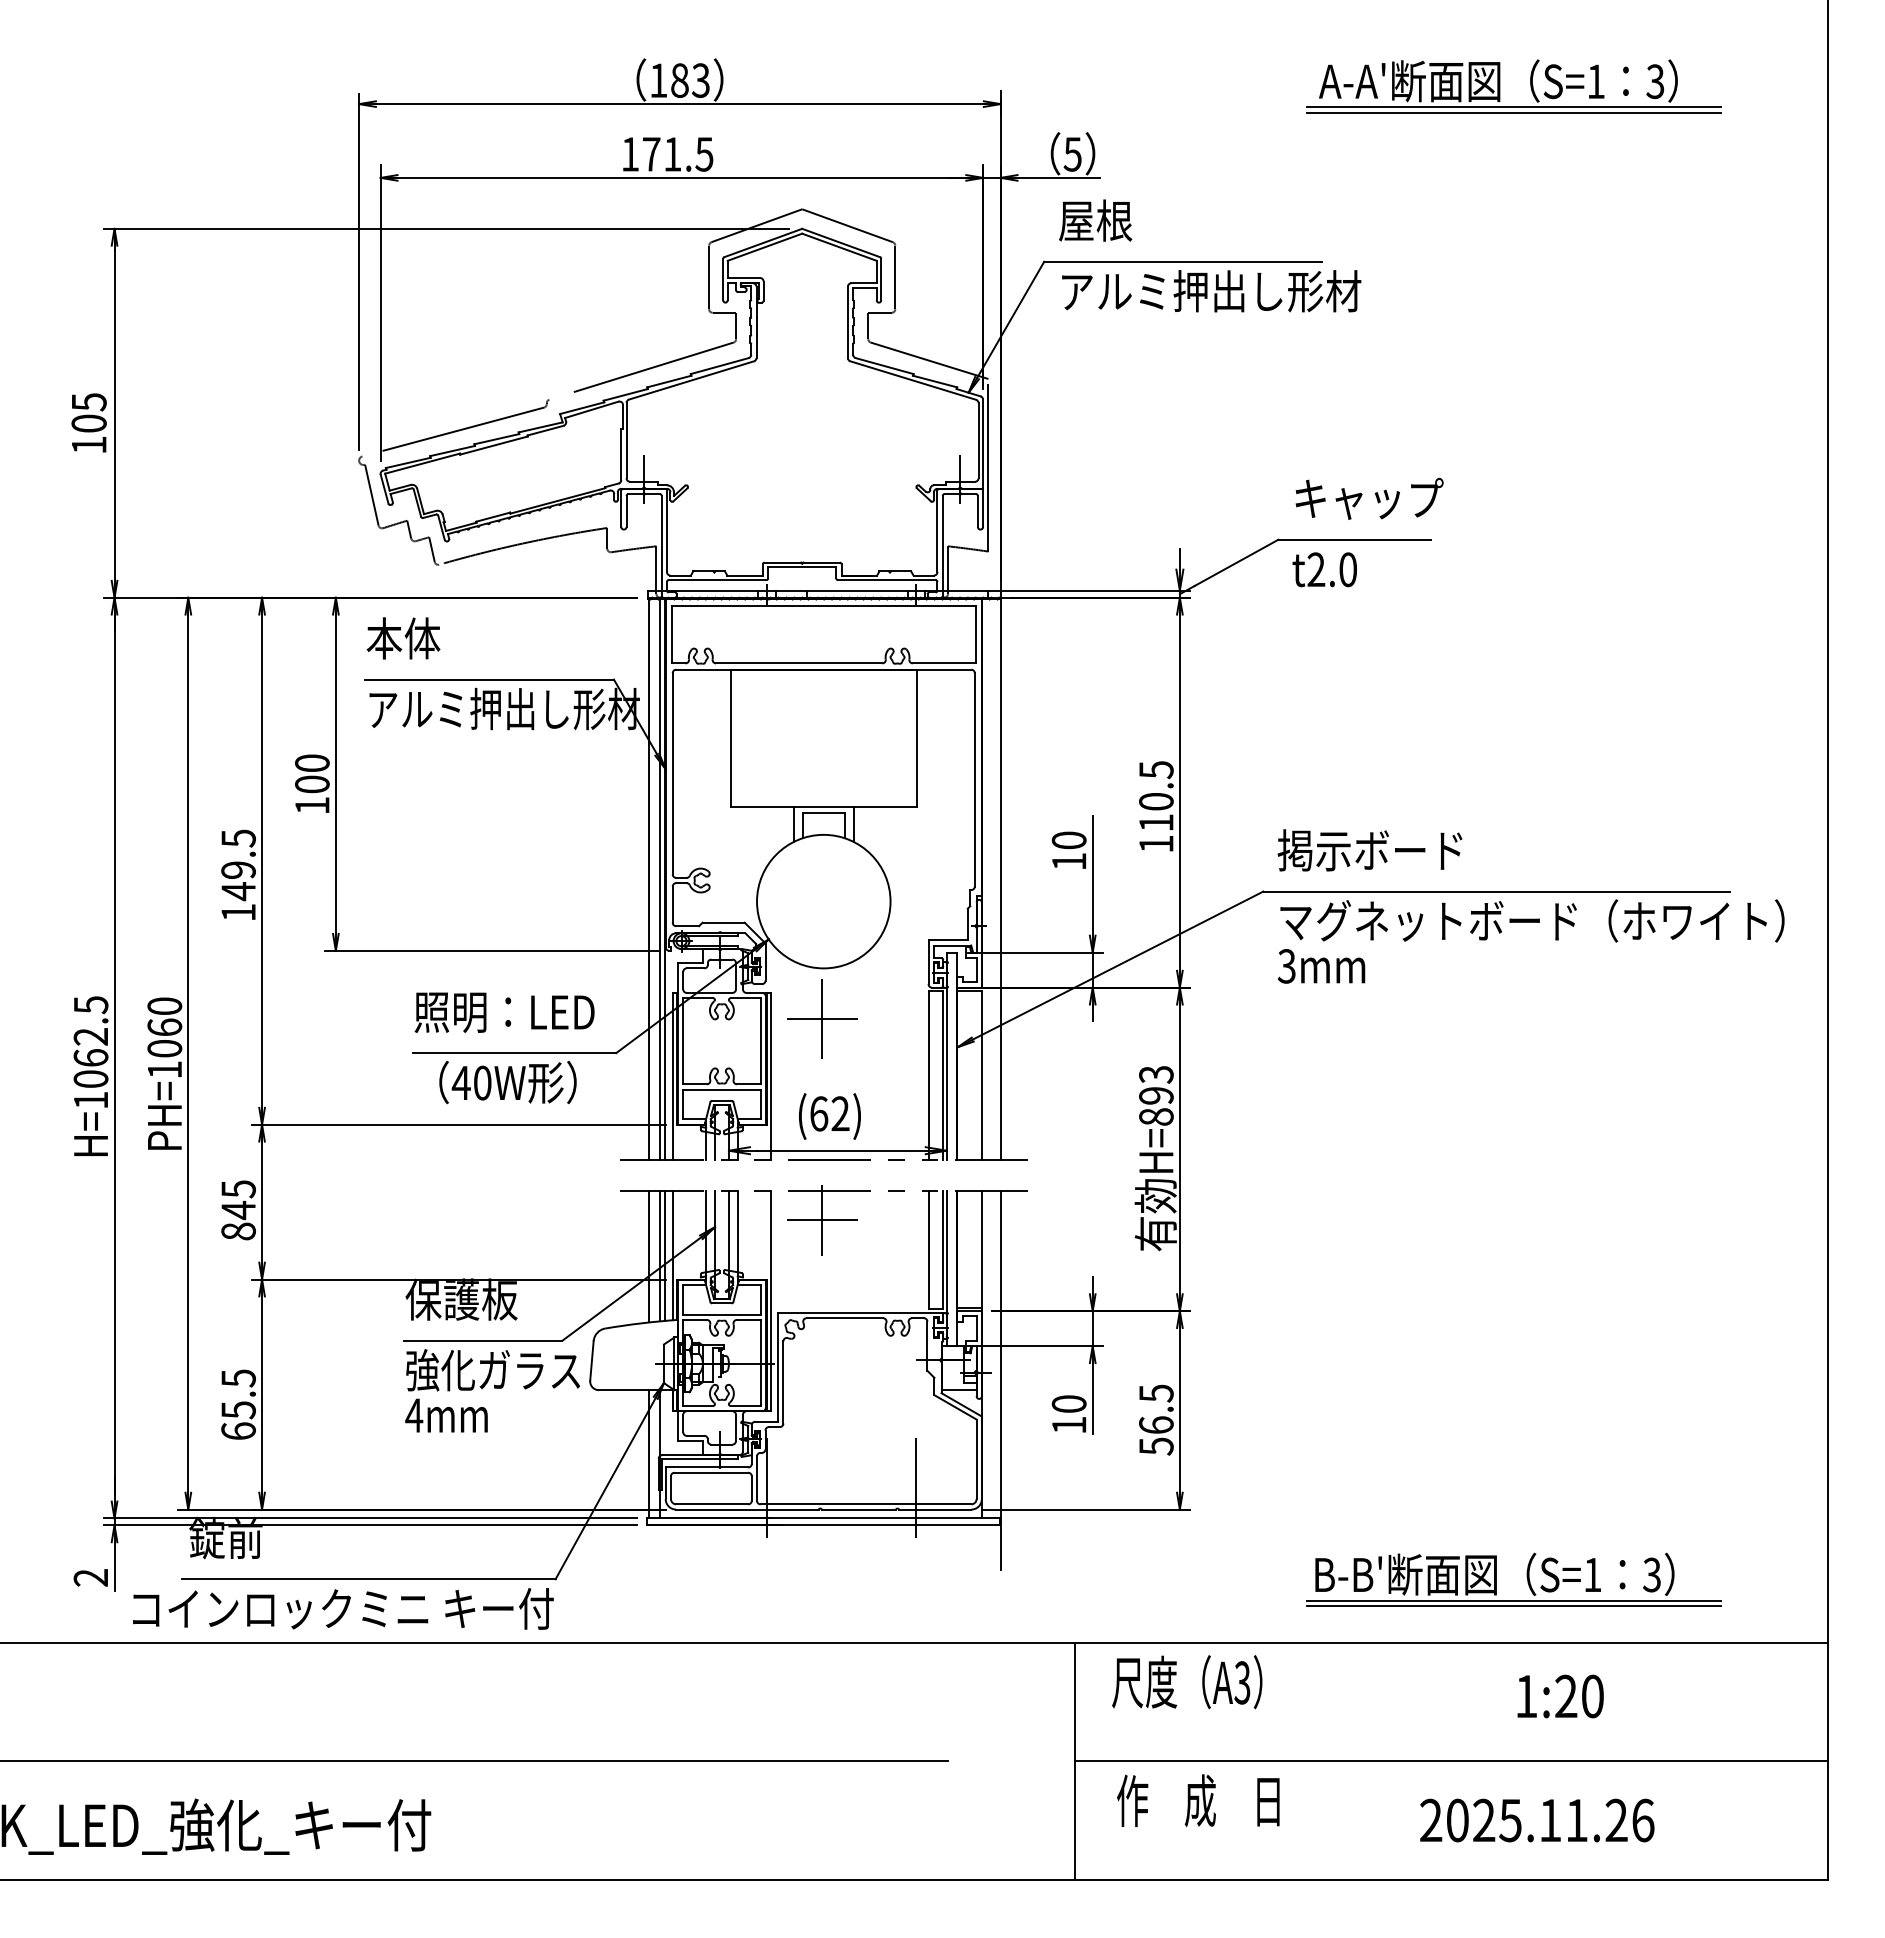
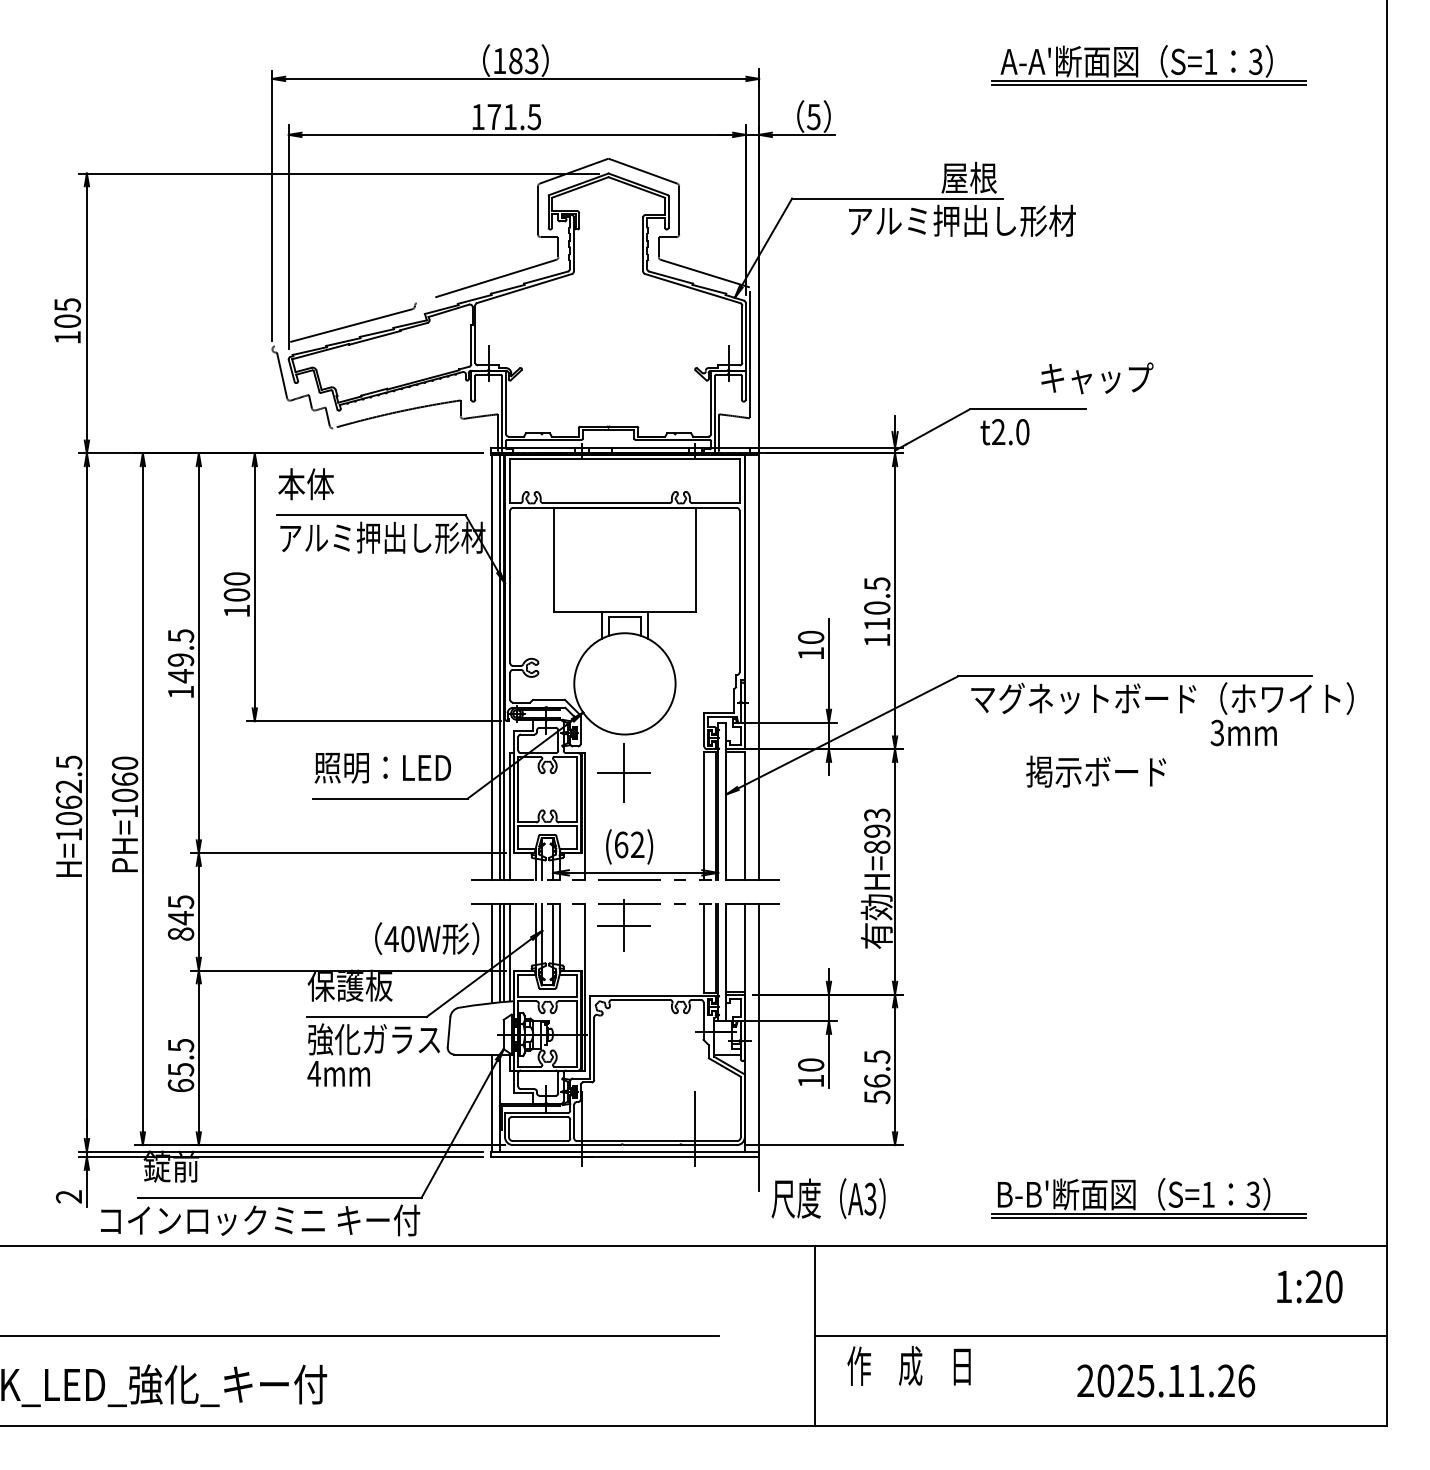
text: (1095, 220) -> (969, 177), moved
text: (1211, 291) -> (962, 221), moved
text: (1369, 498) -> (1097, 378), moved
text: (1369, 850) -> (1095, 771), moved
text: (1321, 966) -> (1243, 733), moved
text: (507, 1082) -> (426, 938), moved
text: (1187, 1682) -> (828, 1198), moved
text: (1560, 1696) -> (1309, 1286), moved

